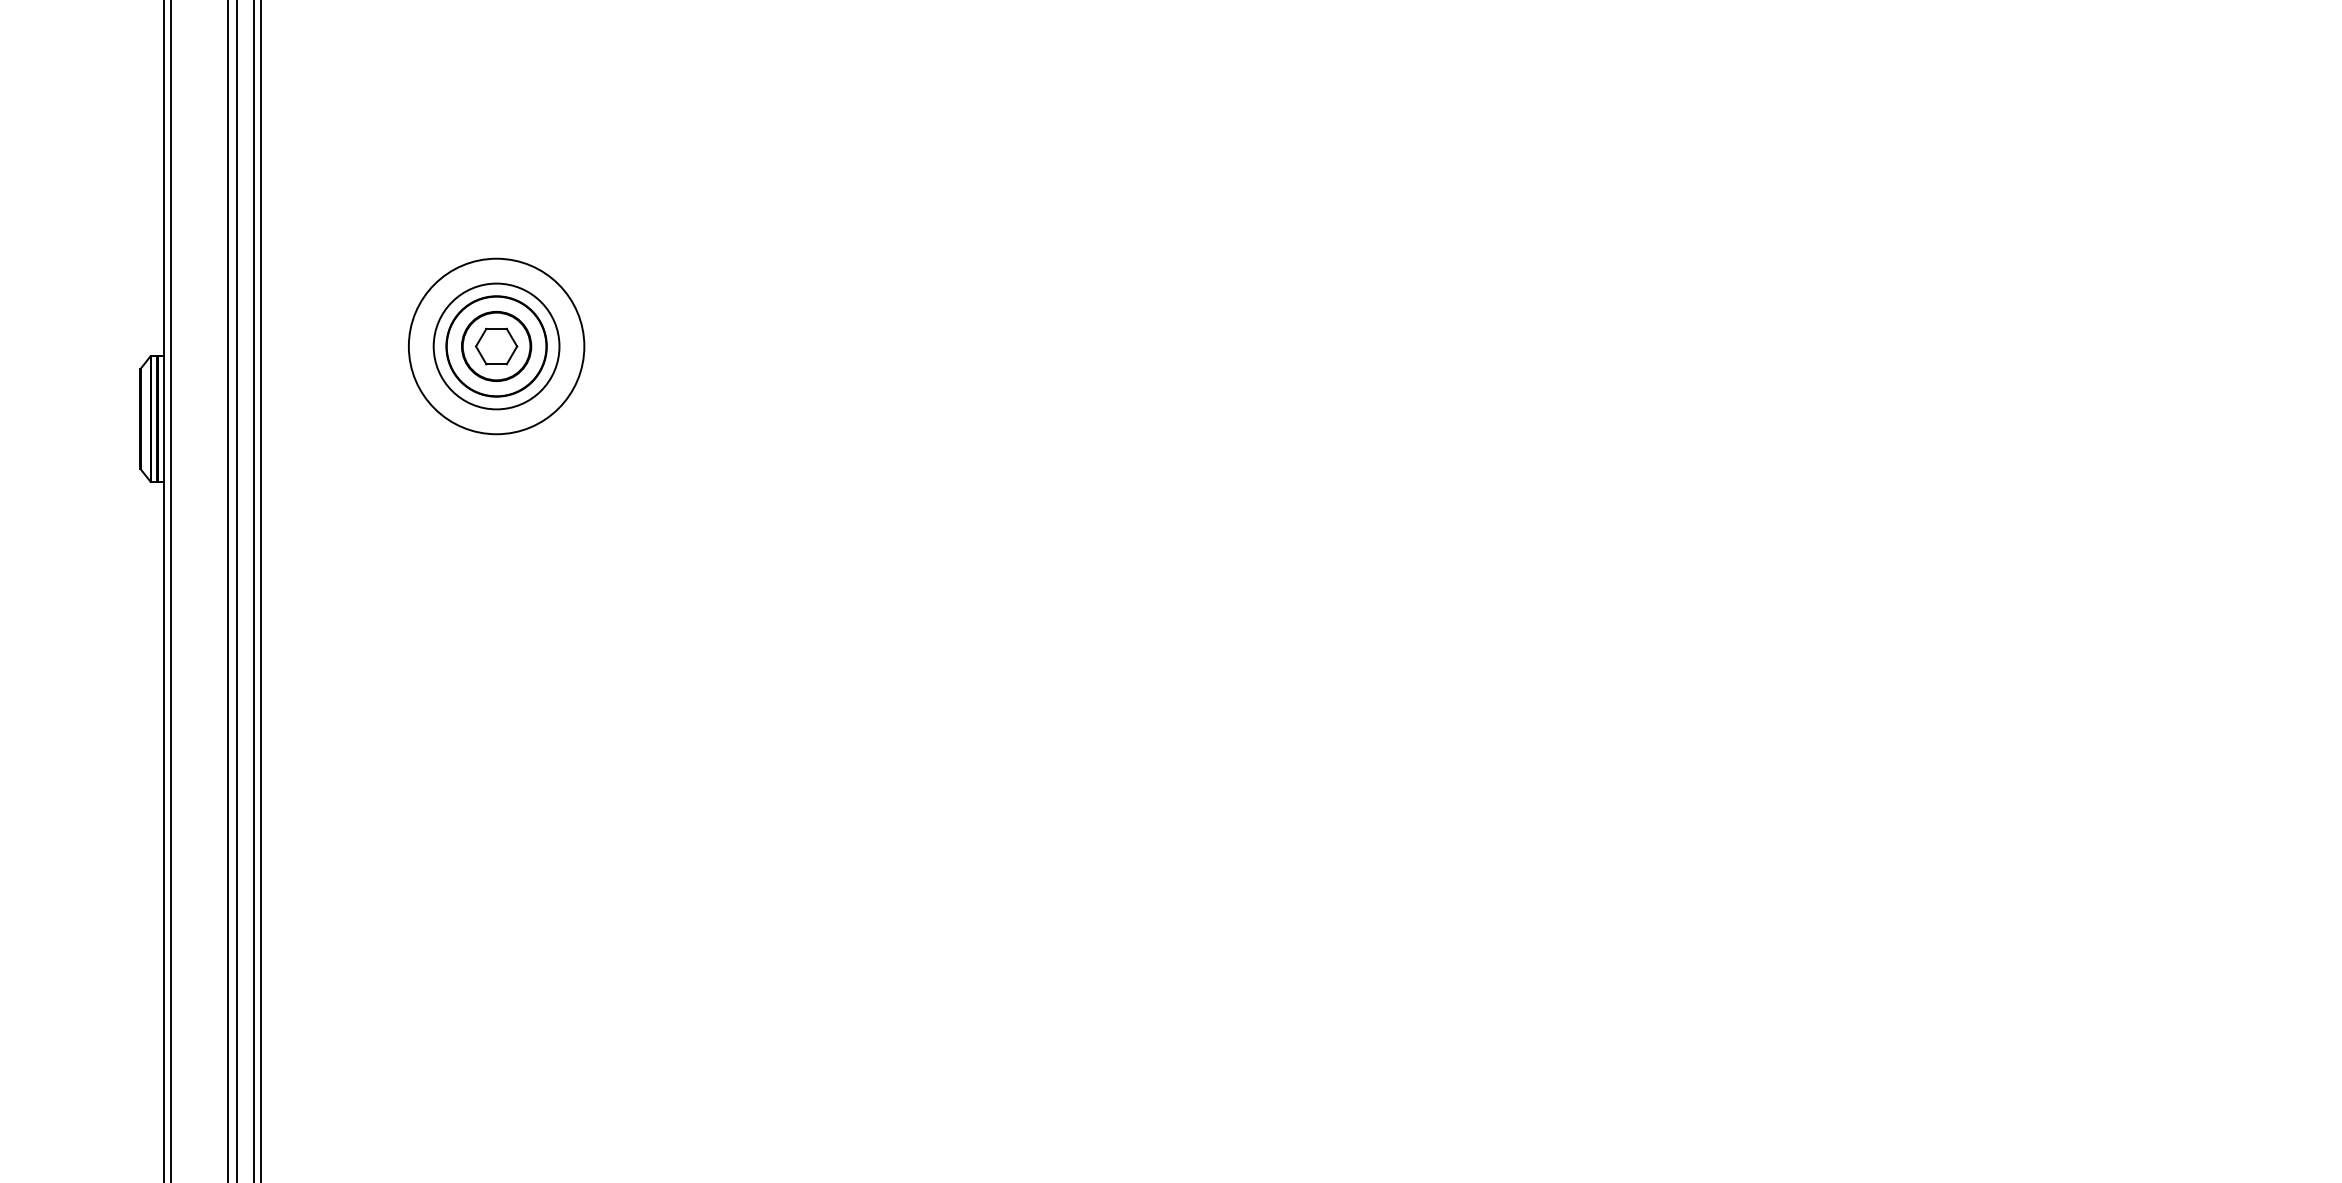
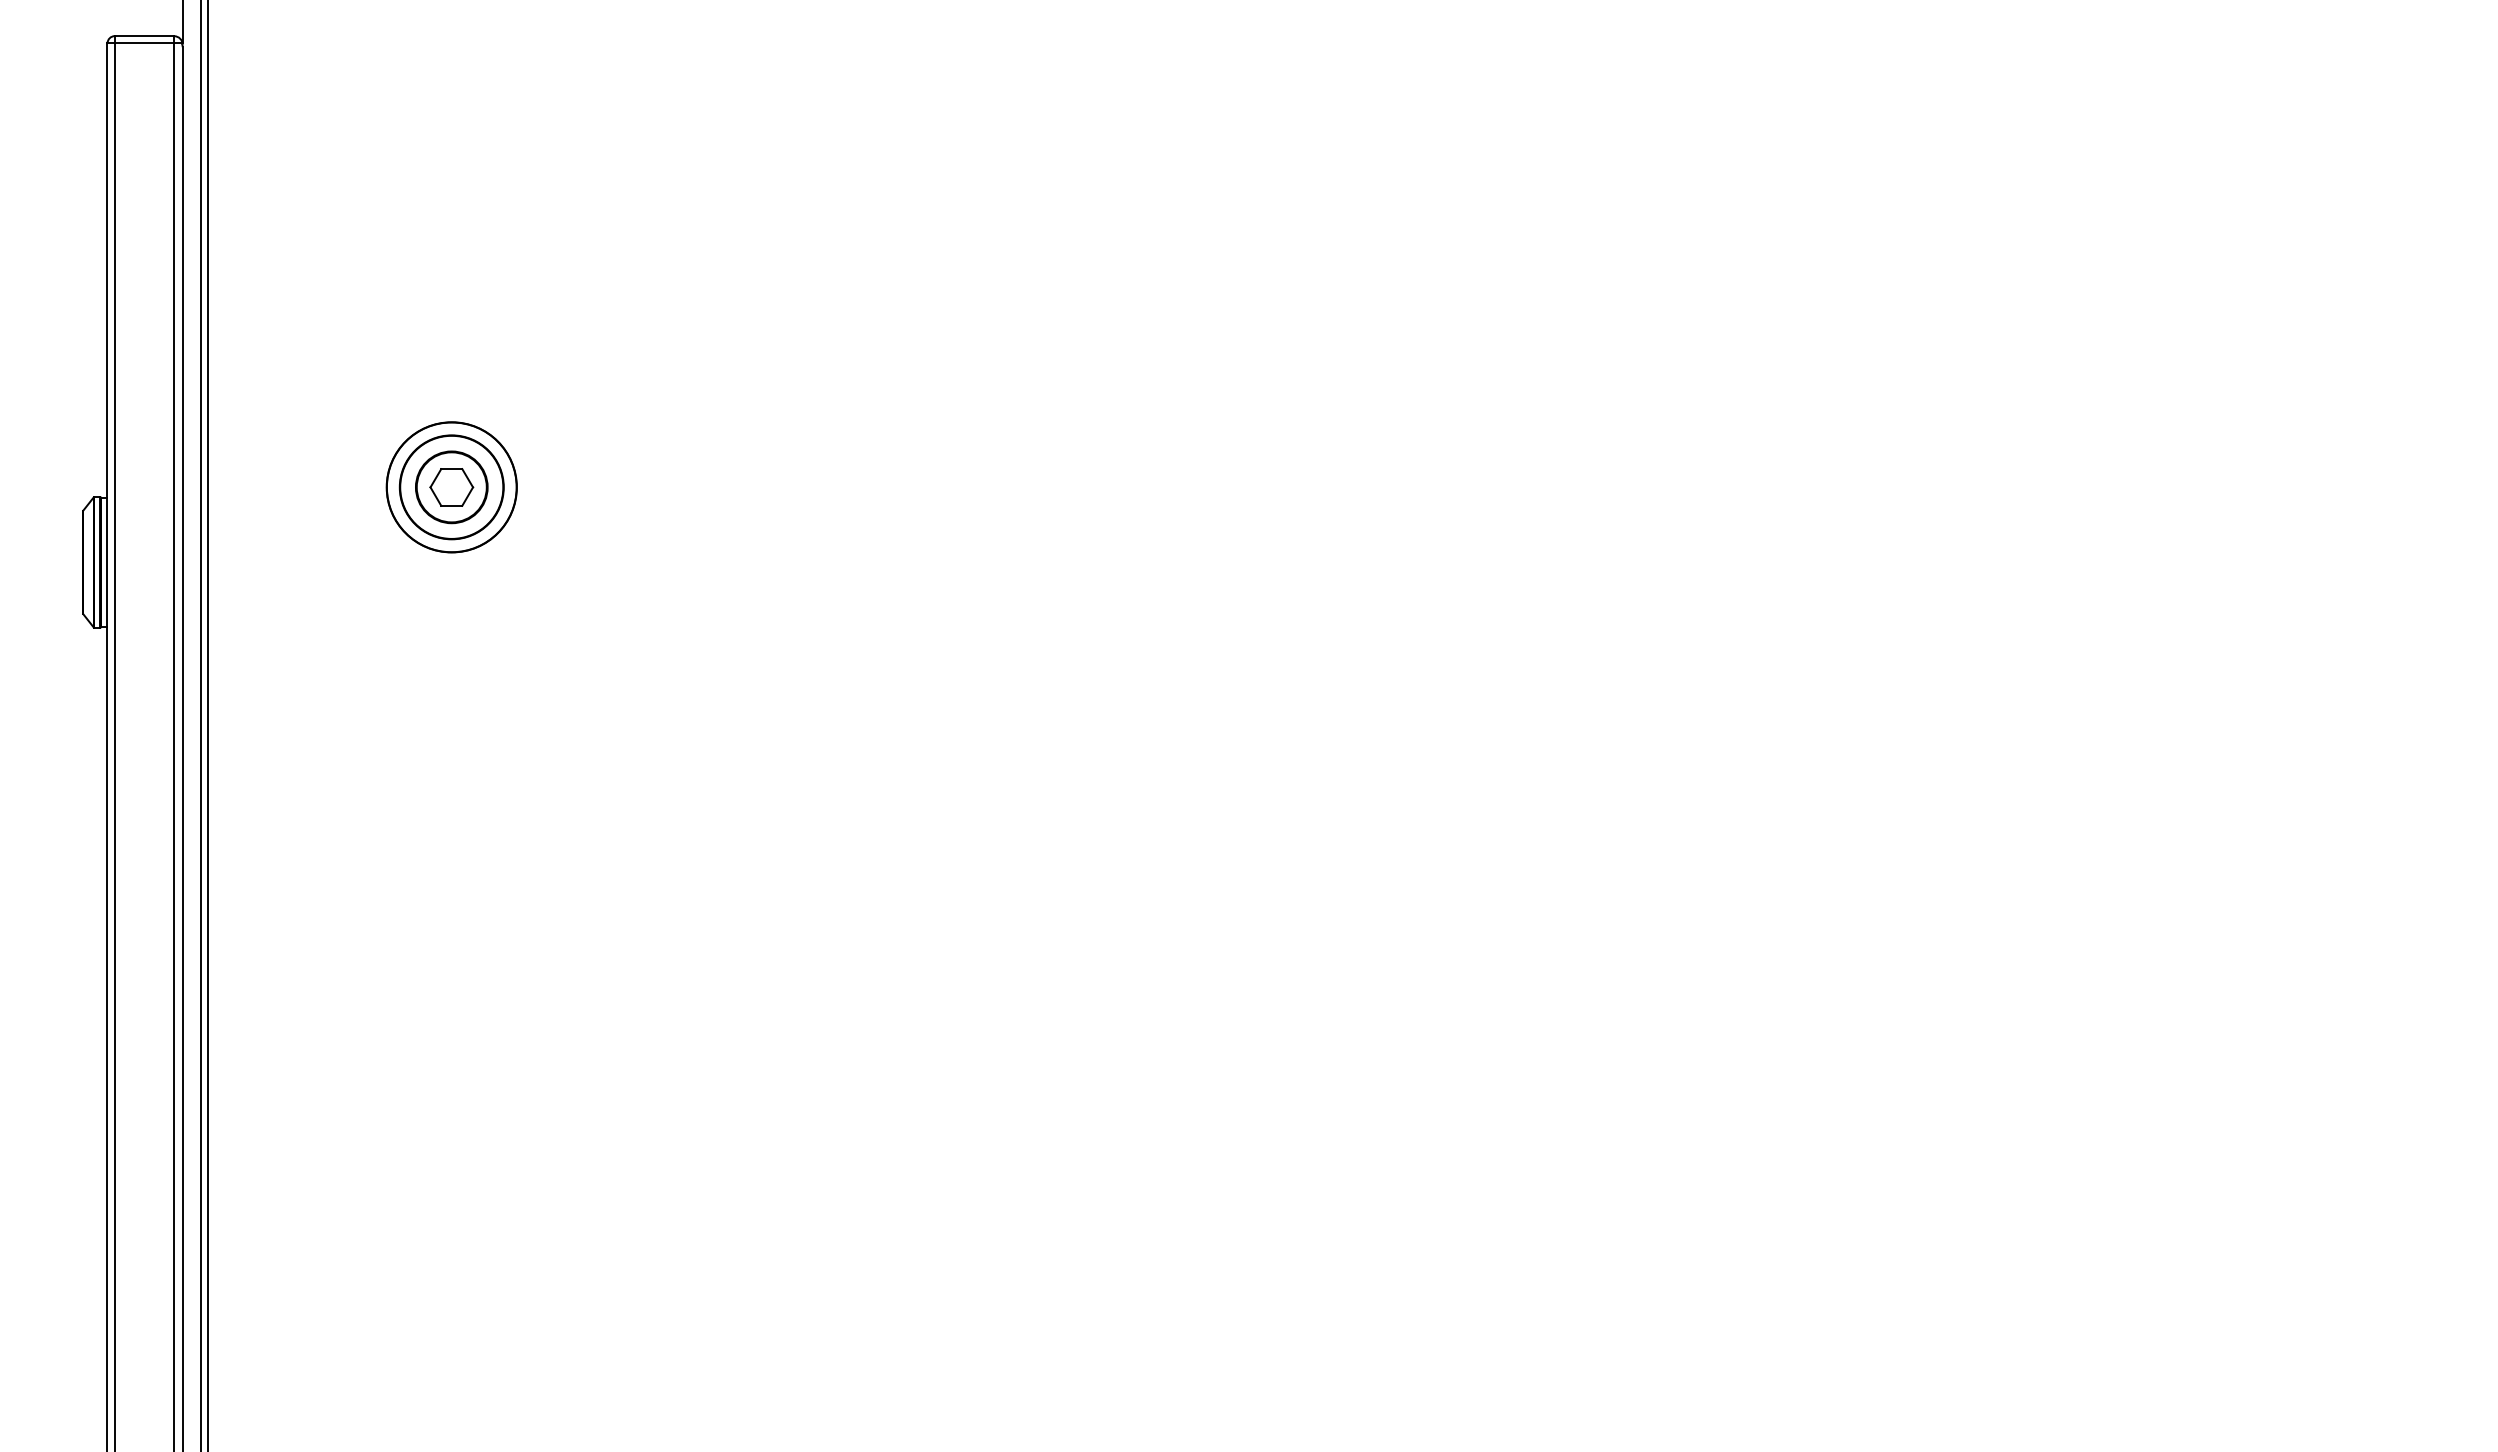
circle: (496, 346) -> (451, 487), size x0.71

